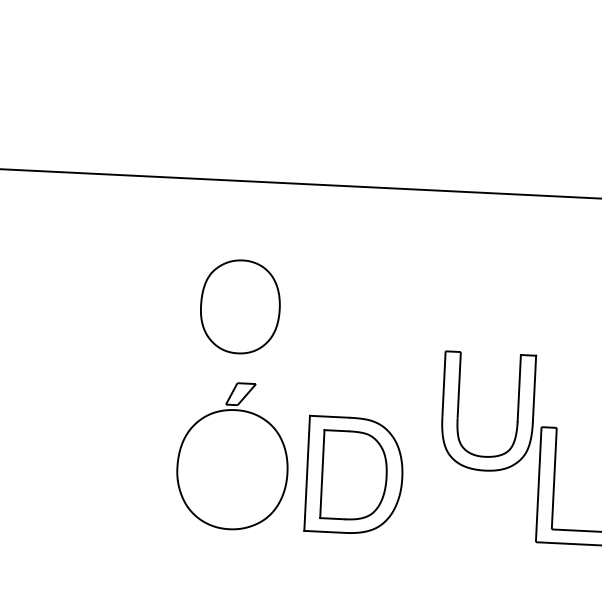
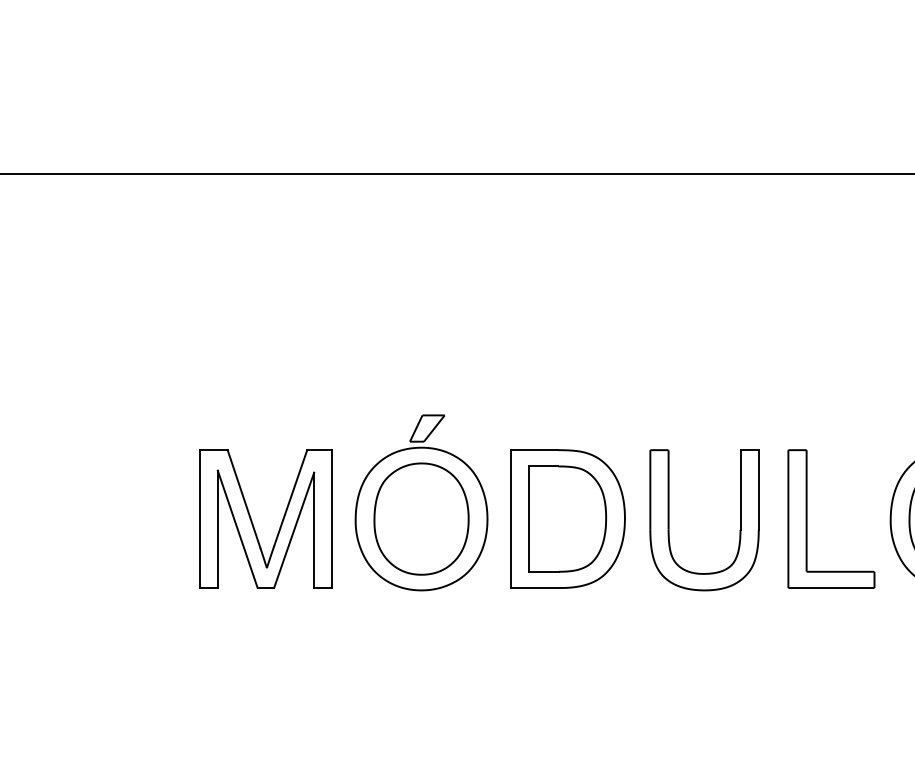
part: (240, 306) -> (421, 518), moved
part: (458, 410) -> (669, 520), moved
part: (91, 466) -> (253, 523), added

